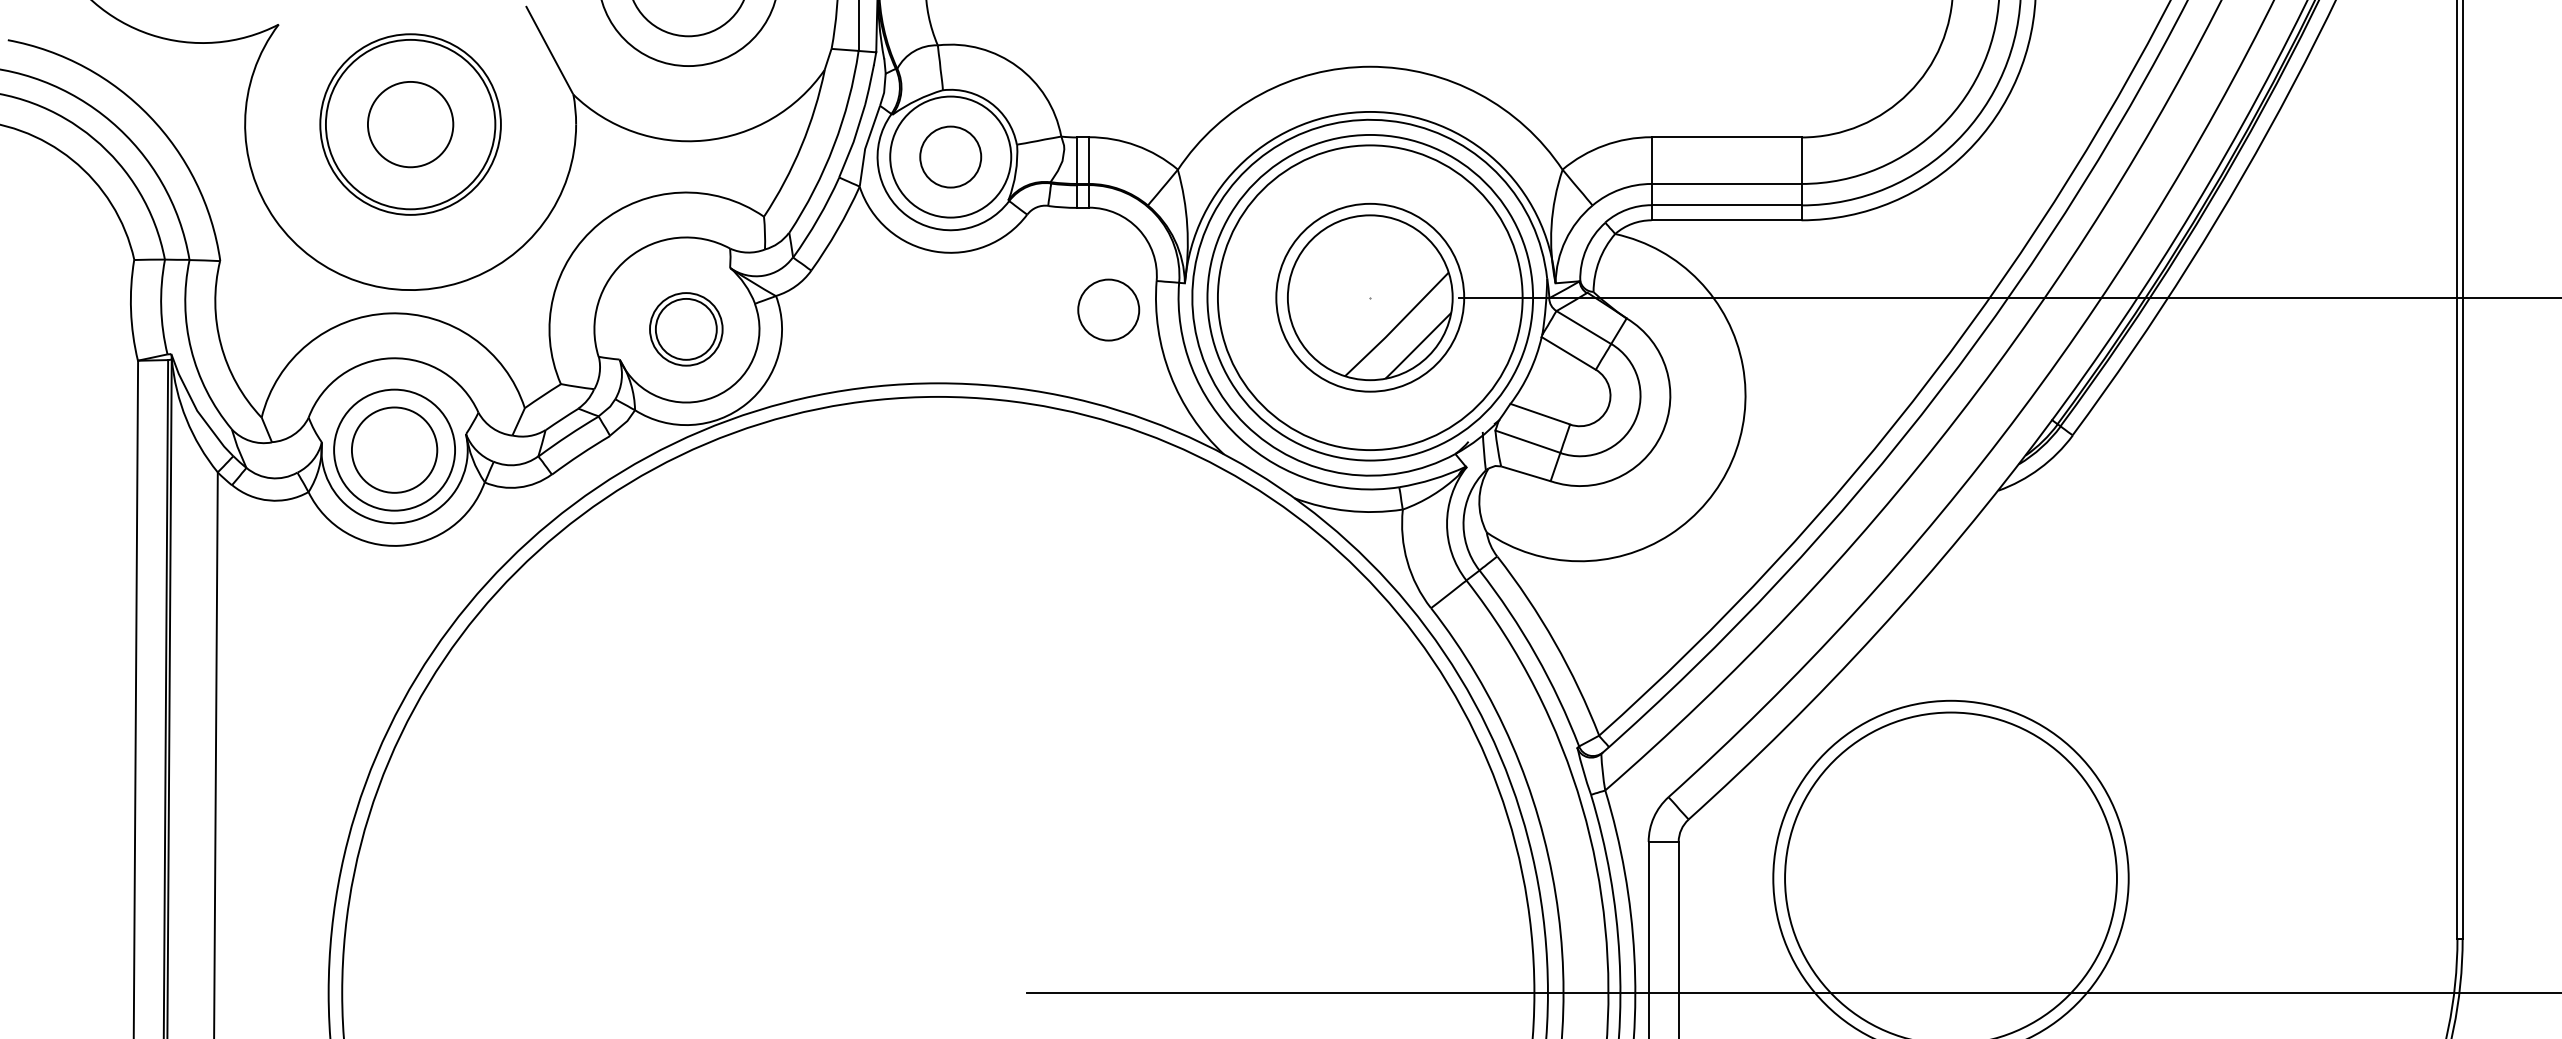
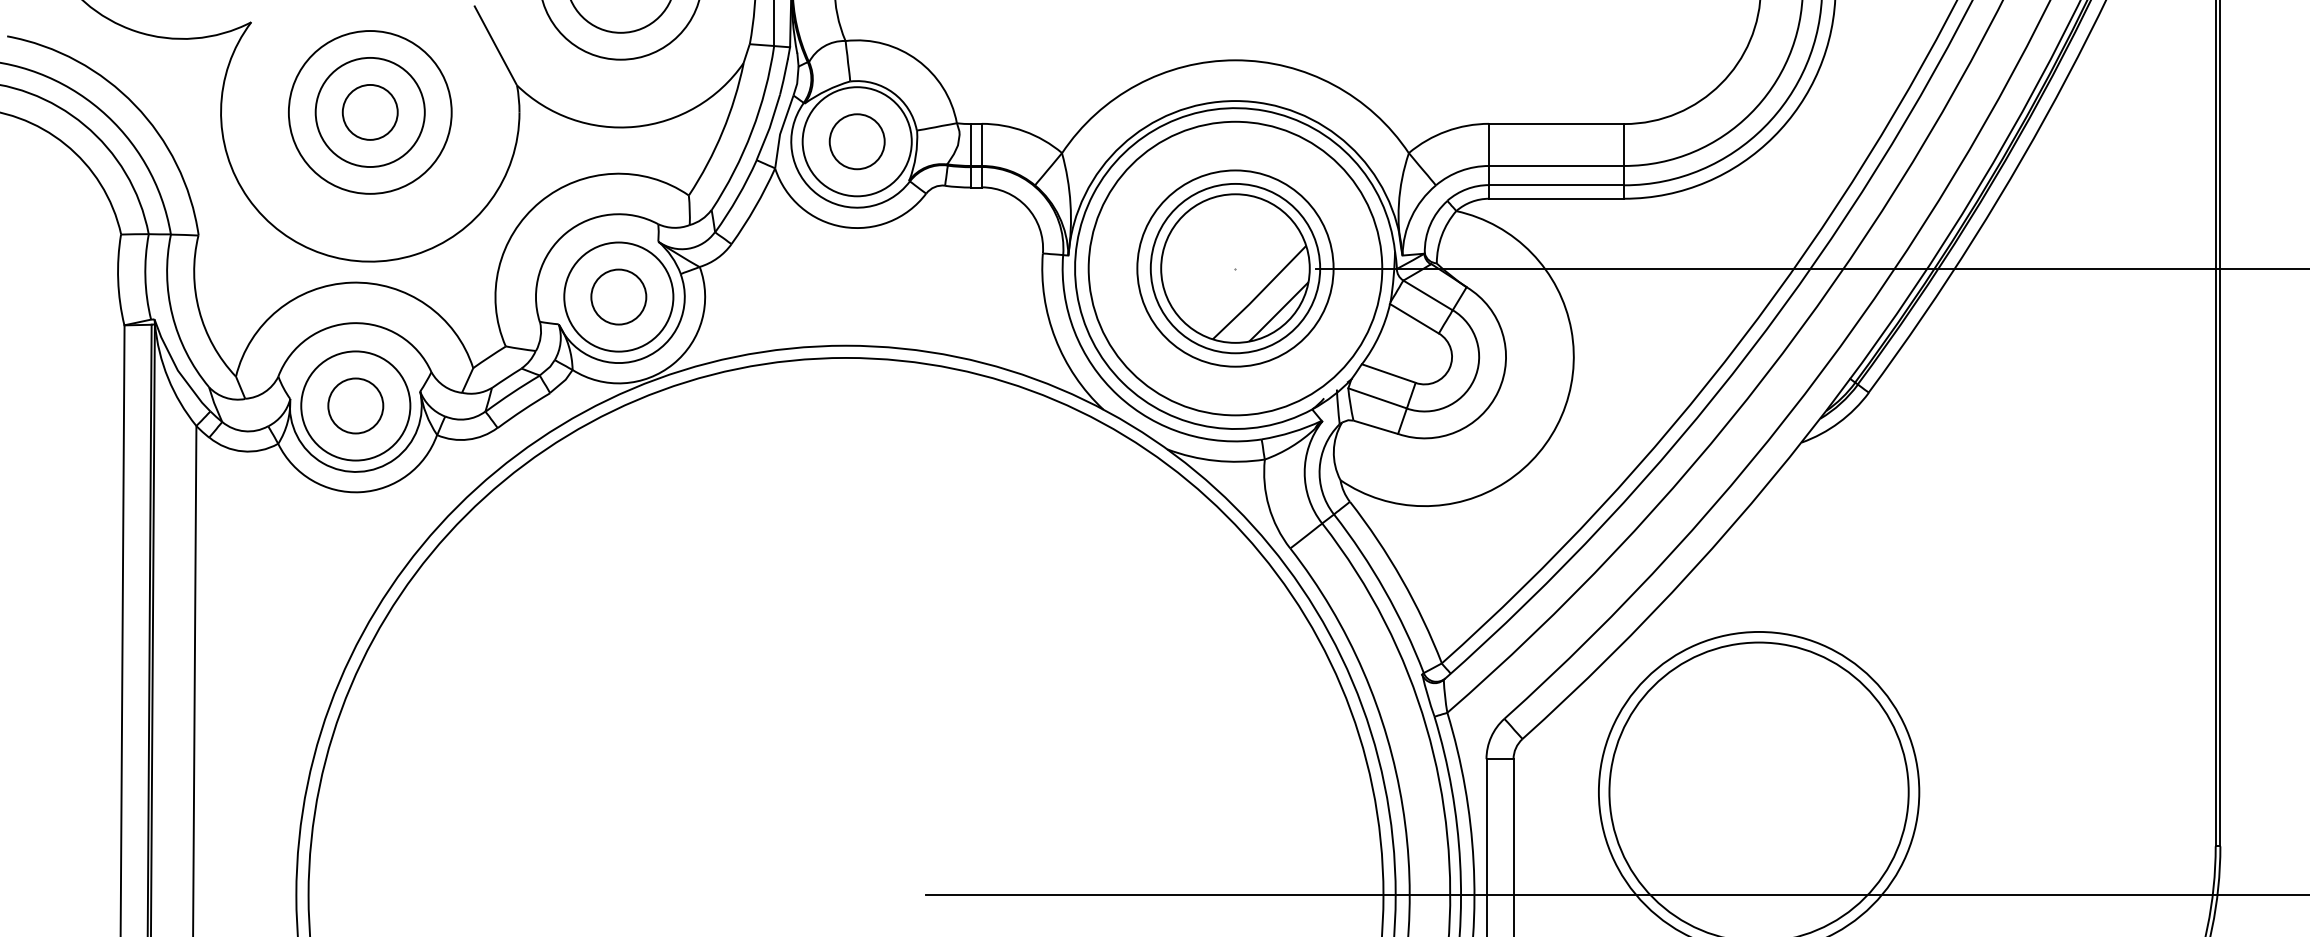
circle: (410, 124) -> (370, 112), size x0.71
circle: (410, 124) -> (370, 112), size x0.71
circle: (1370, 297) -> (1235, 268), size x0.71
circle: (1108, 309) -> (999, 279), removed
circle: (685, 328) -> (618, 296), size x1.67
circle: (394, 449) -> (355, 405), size x0.71

